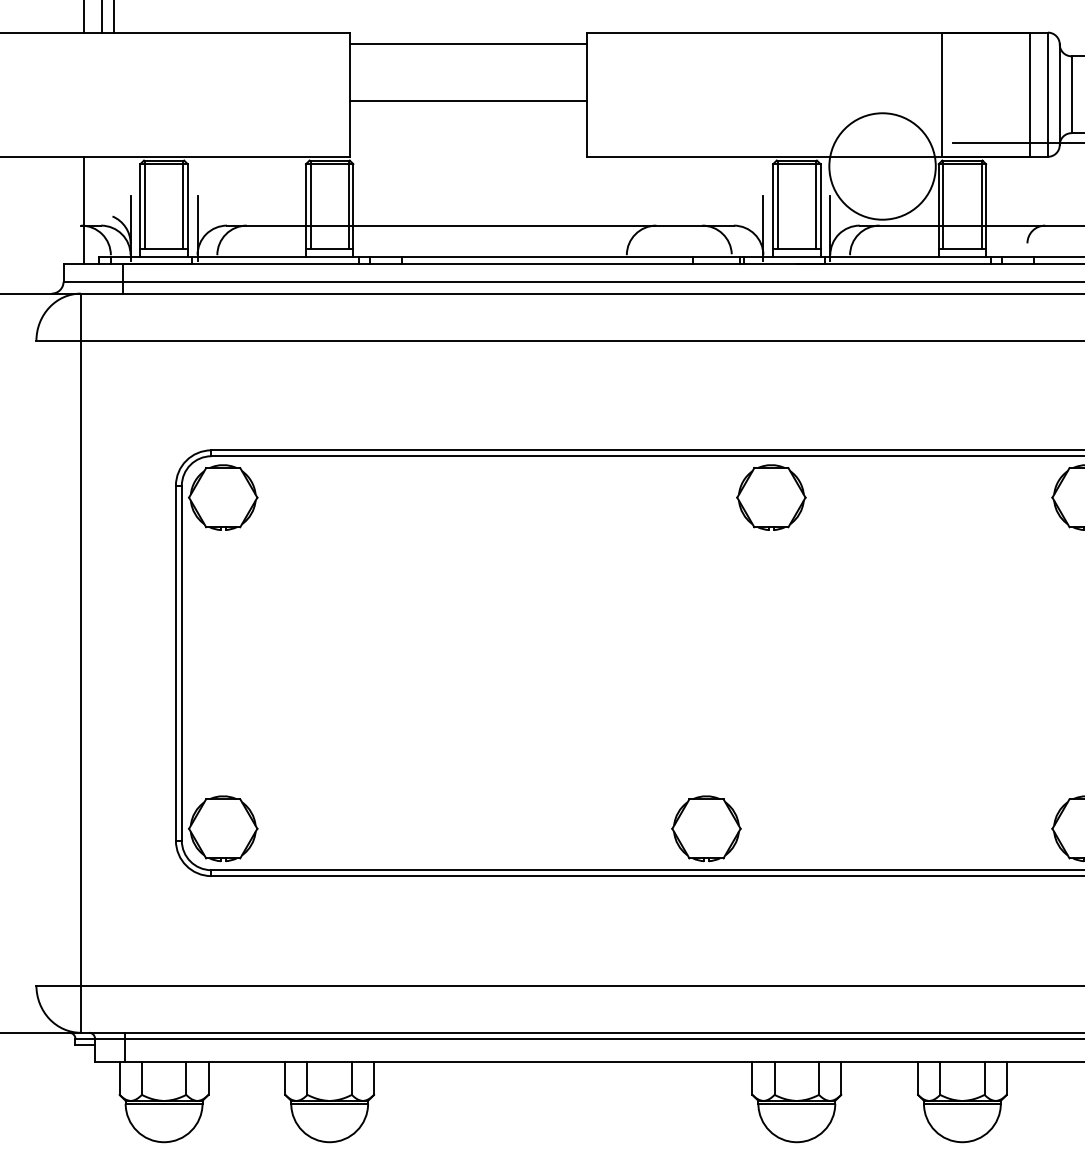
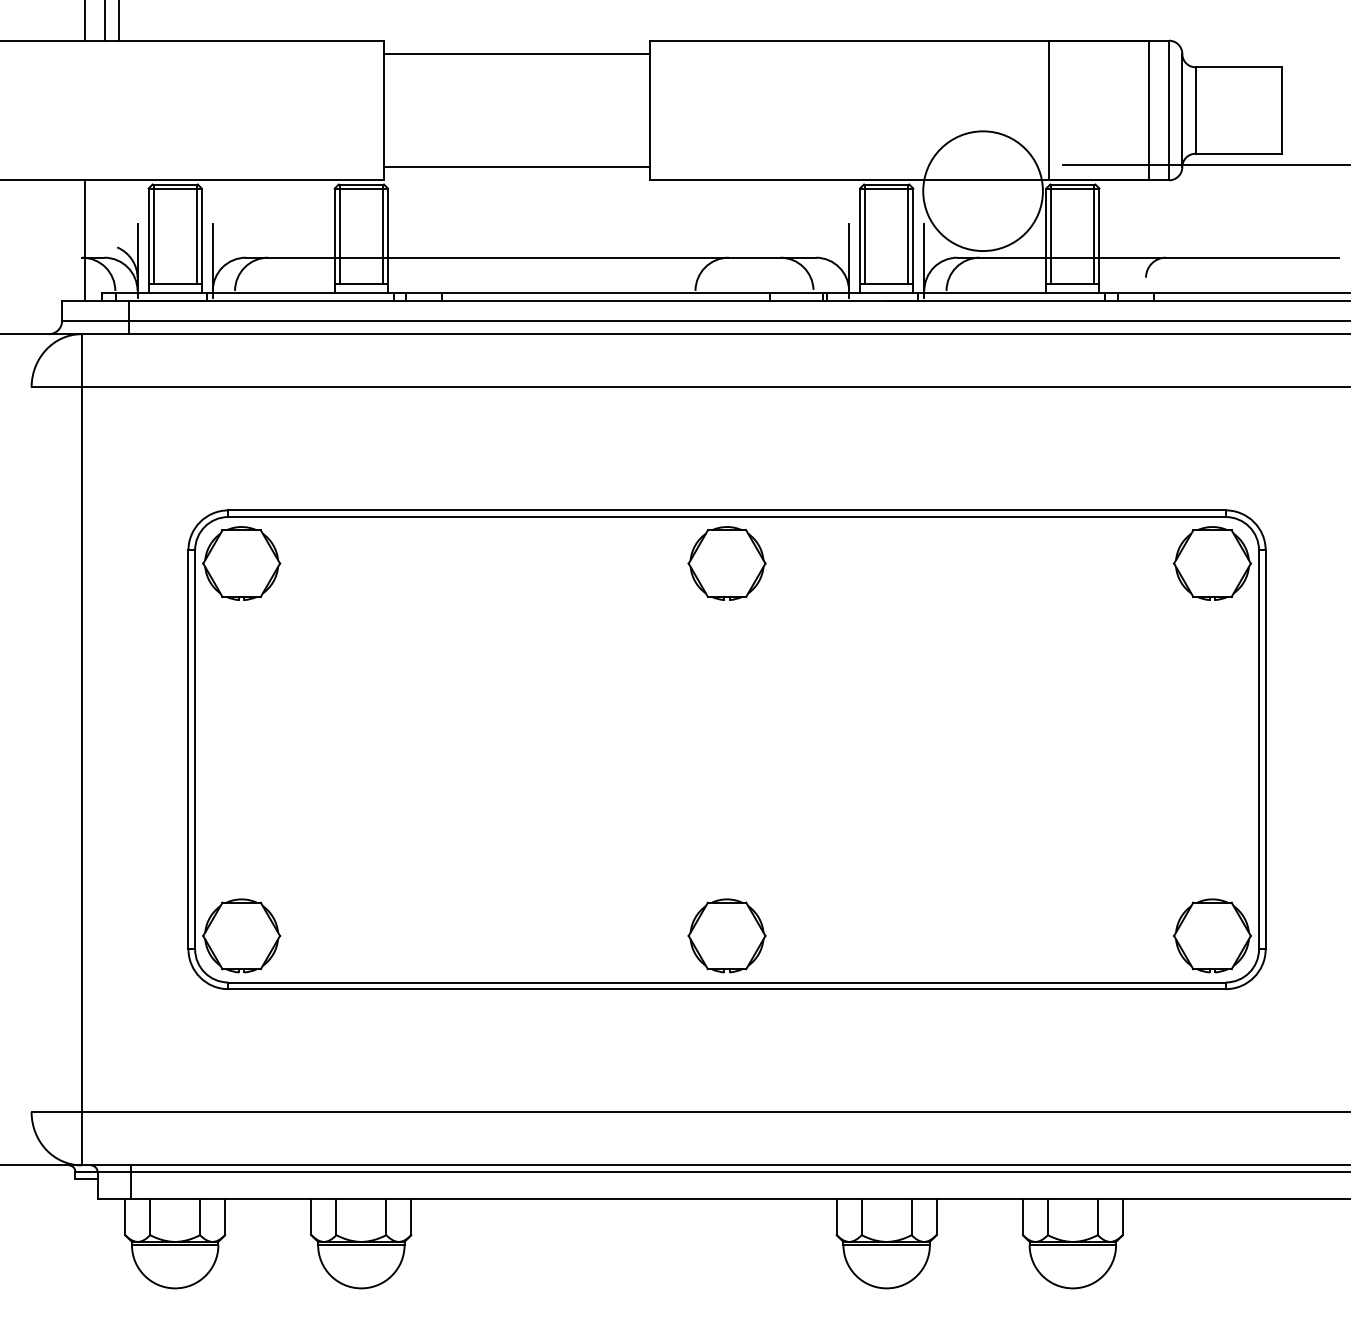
line: (468, 101) -> (517, 167), moved
part: (770, 497) -> (726, 563), moved
part: (705, 828) -> (726, 935), moved

